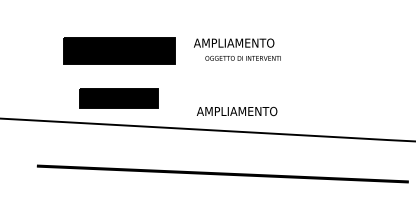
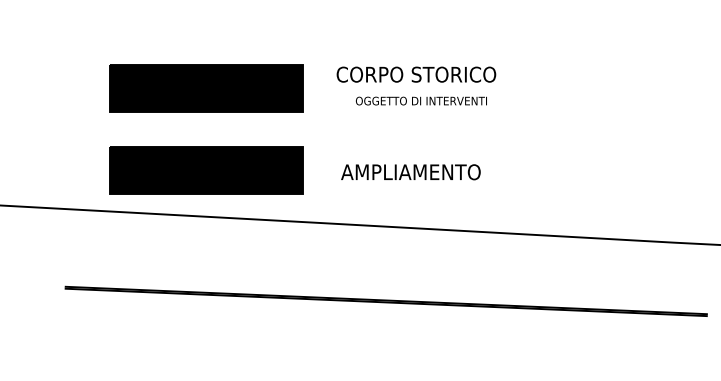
text: (239, 42) -> (415, 73), AMPLIAMENTO -> CORPO STORICO
part: (119, 98) -> (207, 170), size x1.43
text: (236, 111) -> (409, 172), moved

